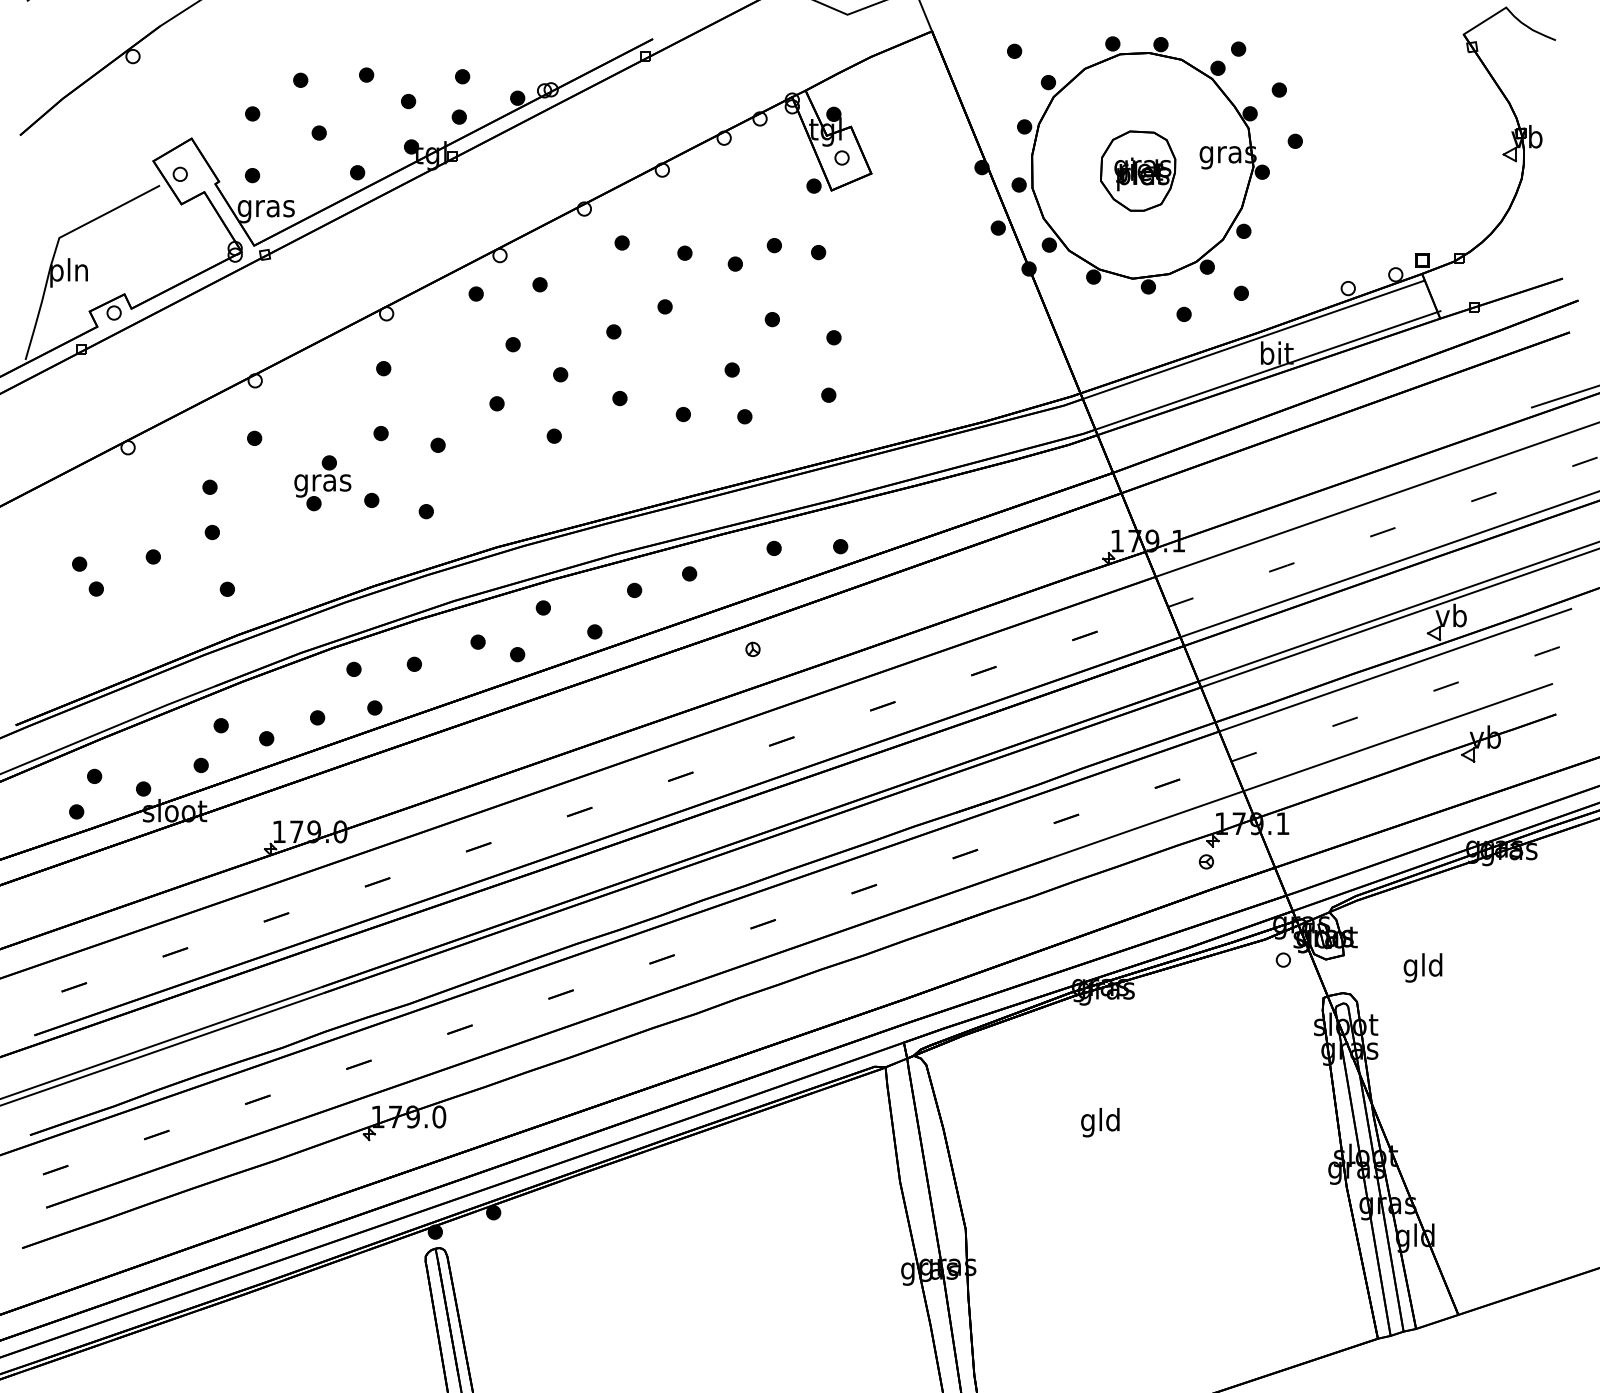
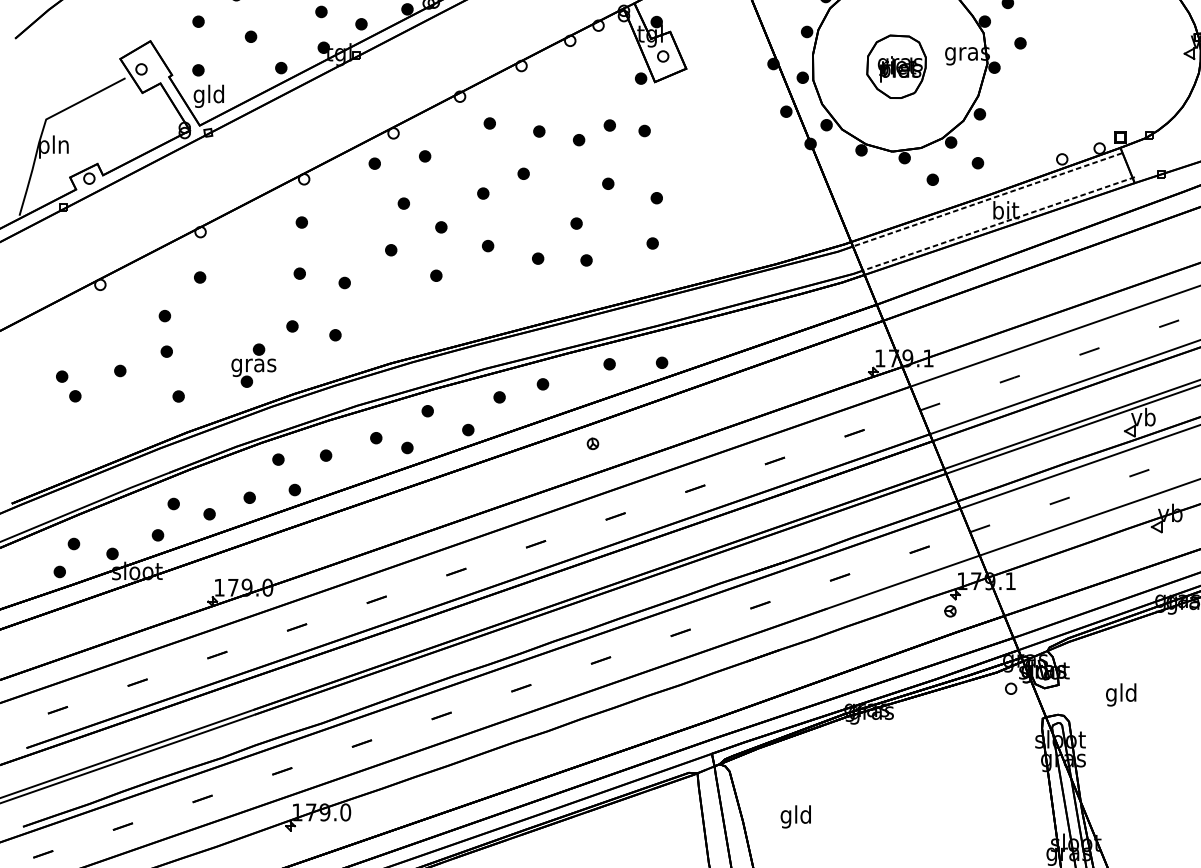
text: (265, 208) -> (208, 96), gras -> gld
line: (1253, 339) -> (987, 199), solid -> dashed
line: (1267, 370) -> (998, 223), solid -> dashed
part: (322, 483) -> (253, 365), moved
text: (1100, 1122) -> (795, 816), moved

